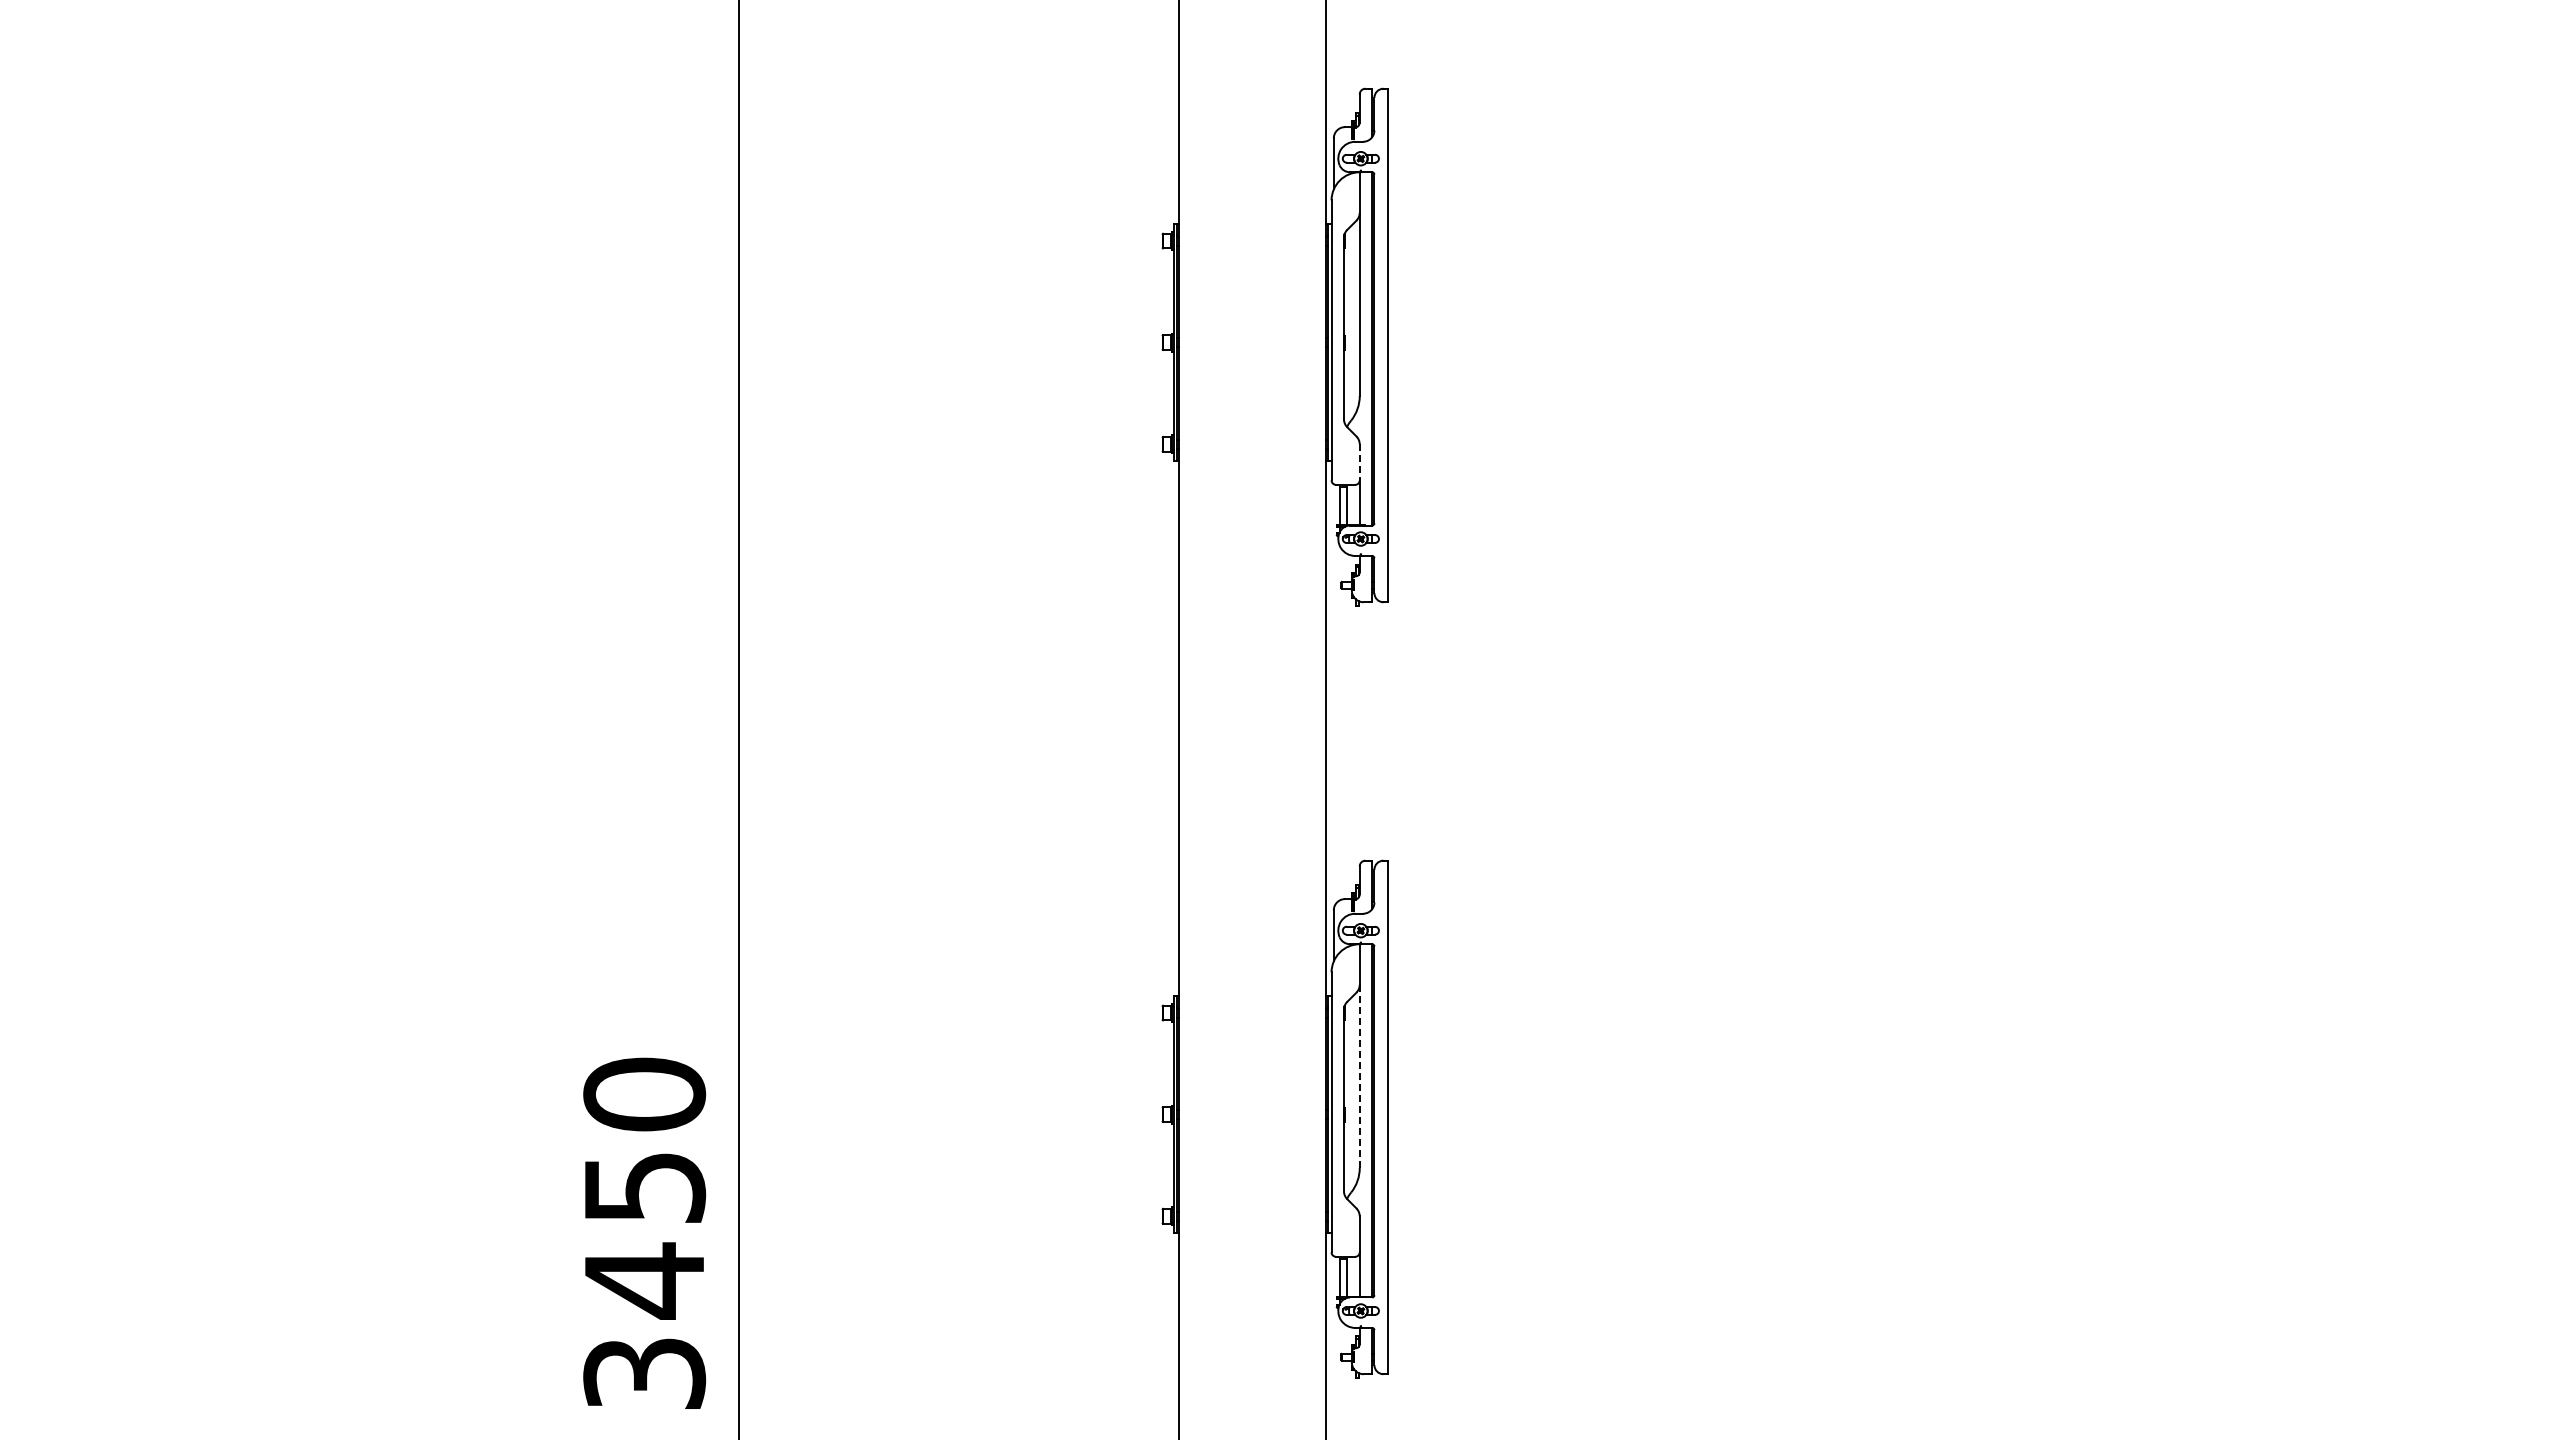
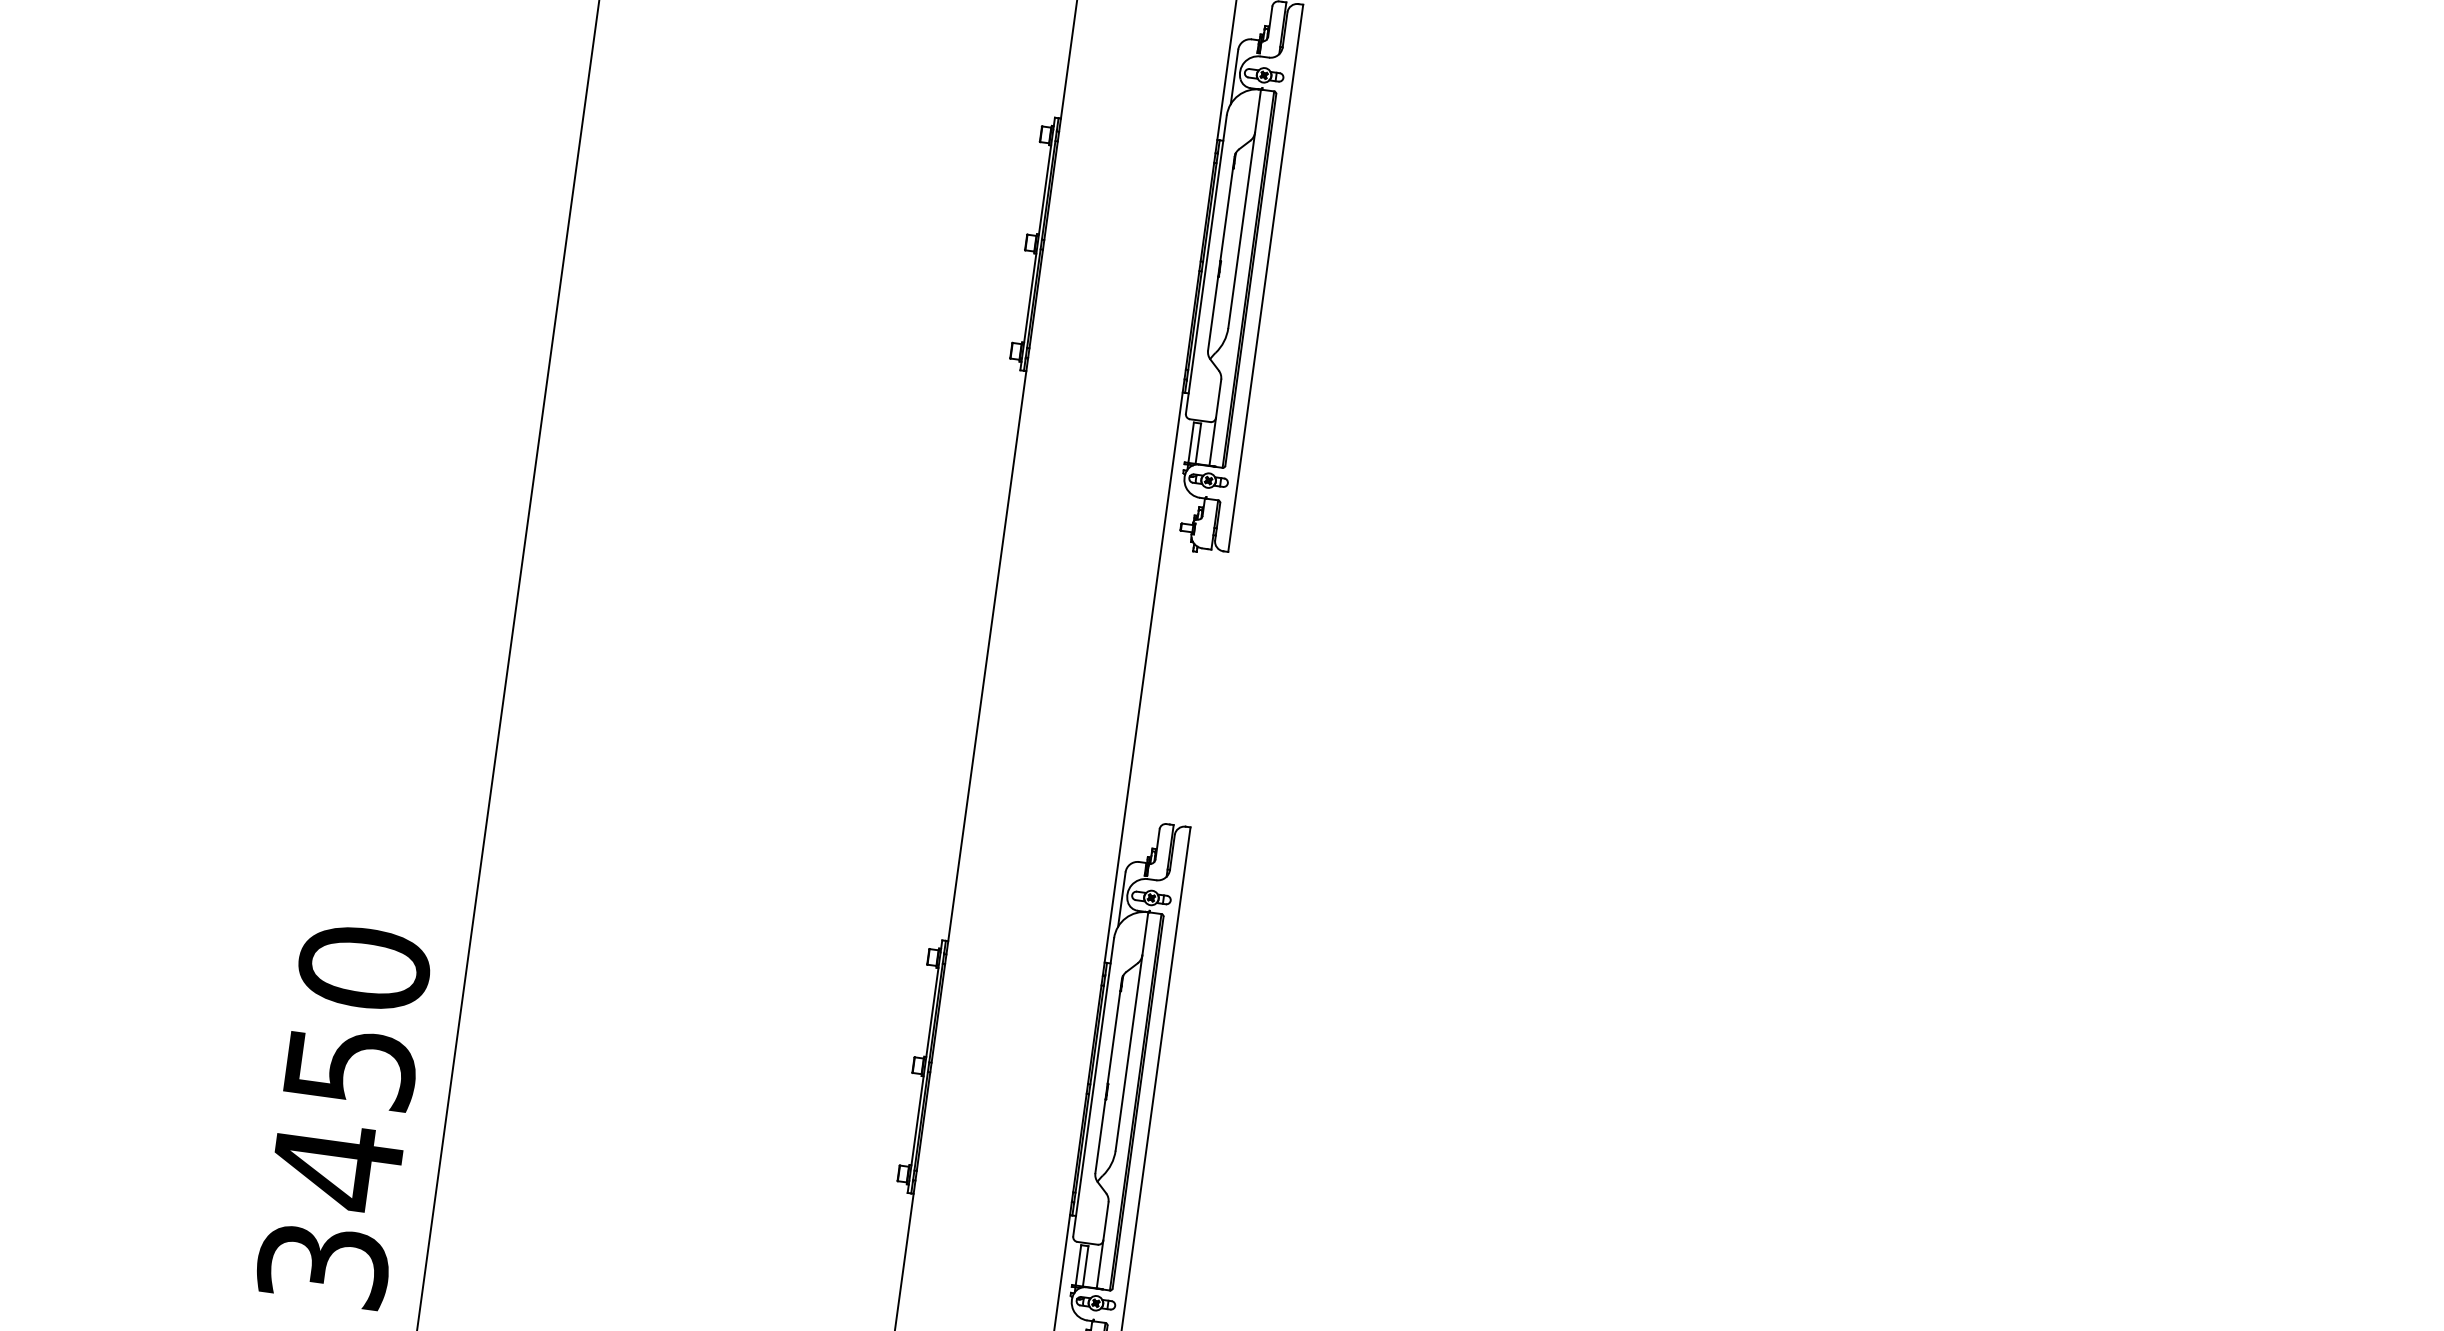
line: (1359, 462) -> (1218, 398), dashed -> solid
line: (1359, 1076) -> (1128, 1053), dashed -> solid

